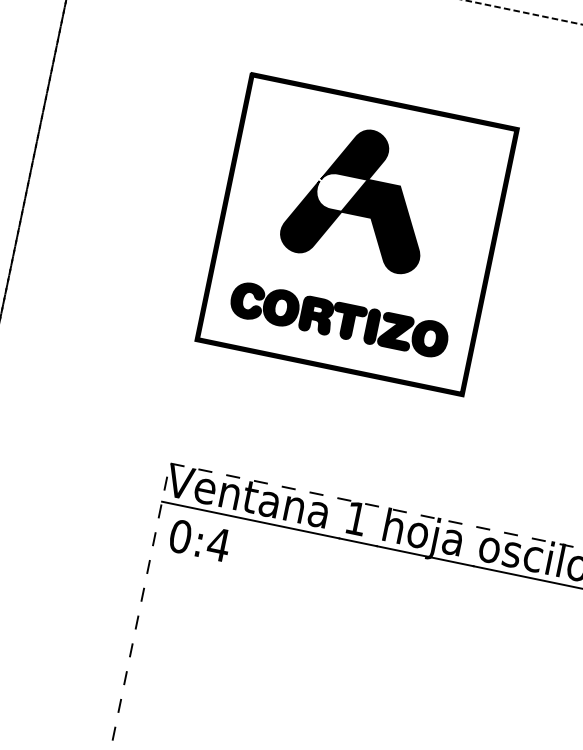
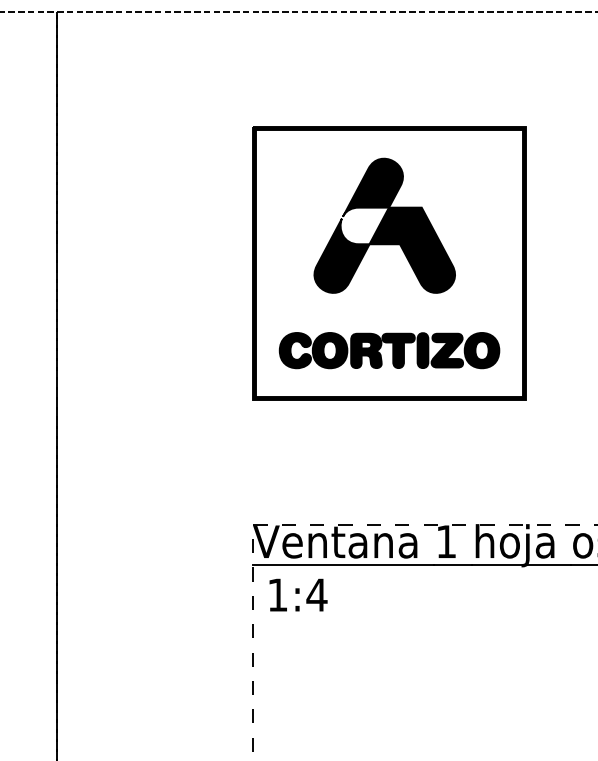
text: (180, 536) -> (277, 594), 0:4 -> 1:4

